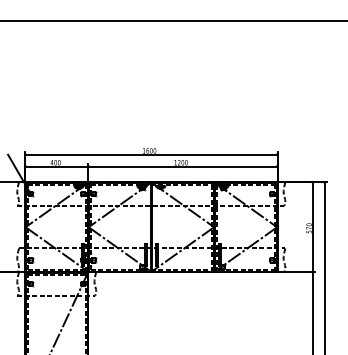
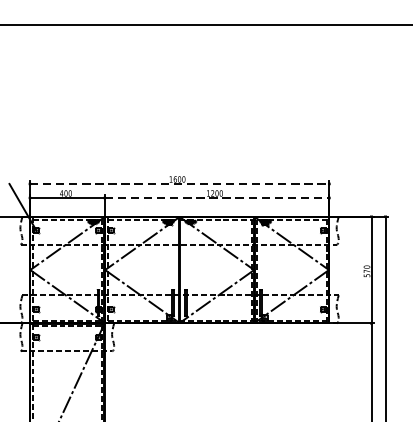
line: (151, 154) -> (179, 183), solid -> dashed
line: (182, 166) -> (216, 197), solid -> dashed

